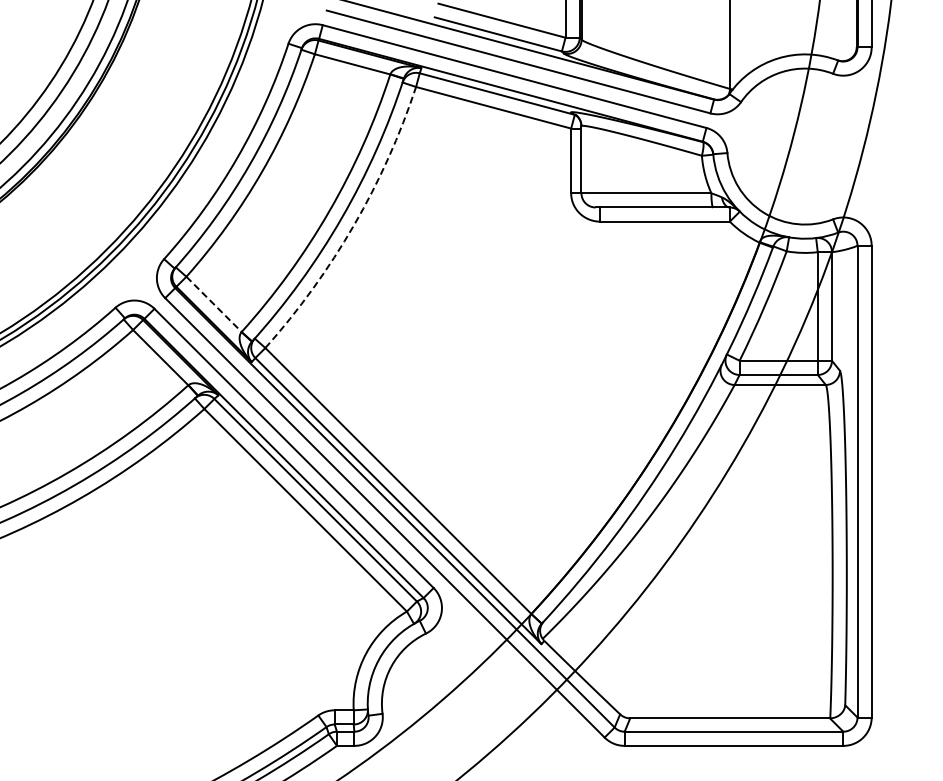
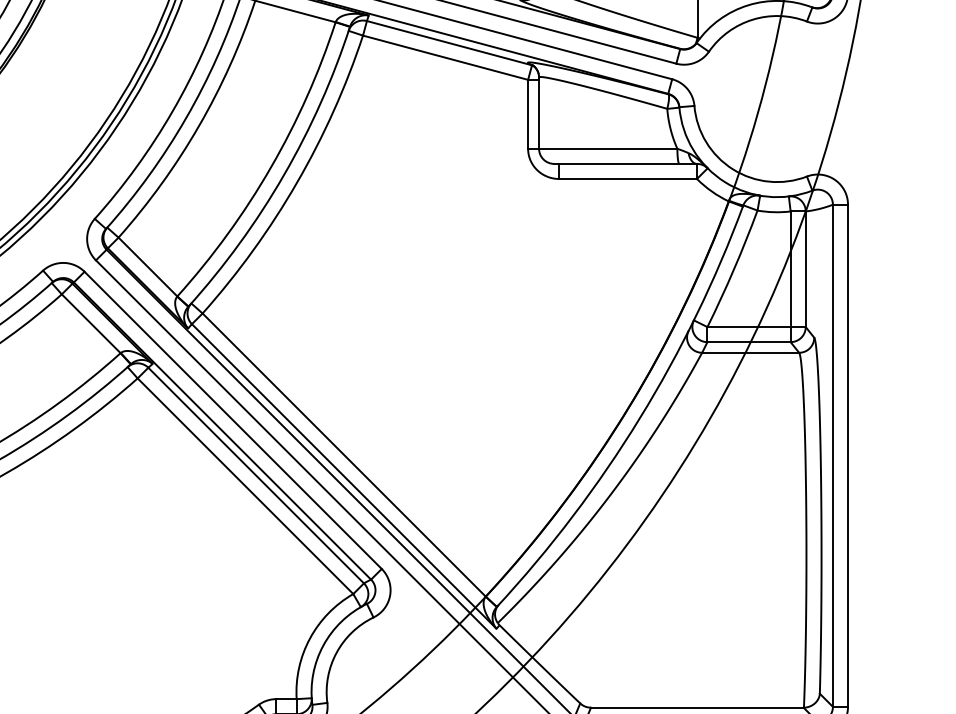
arc: (354, 225) -> (297, 183), dashed -> solid
line: (214, 304) -> (148, 267), dashed -> solid

